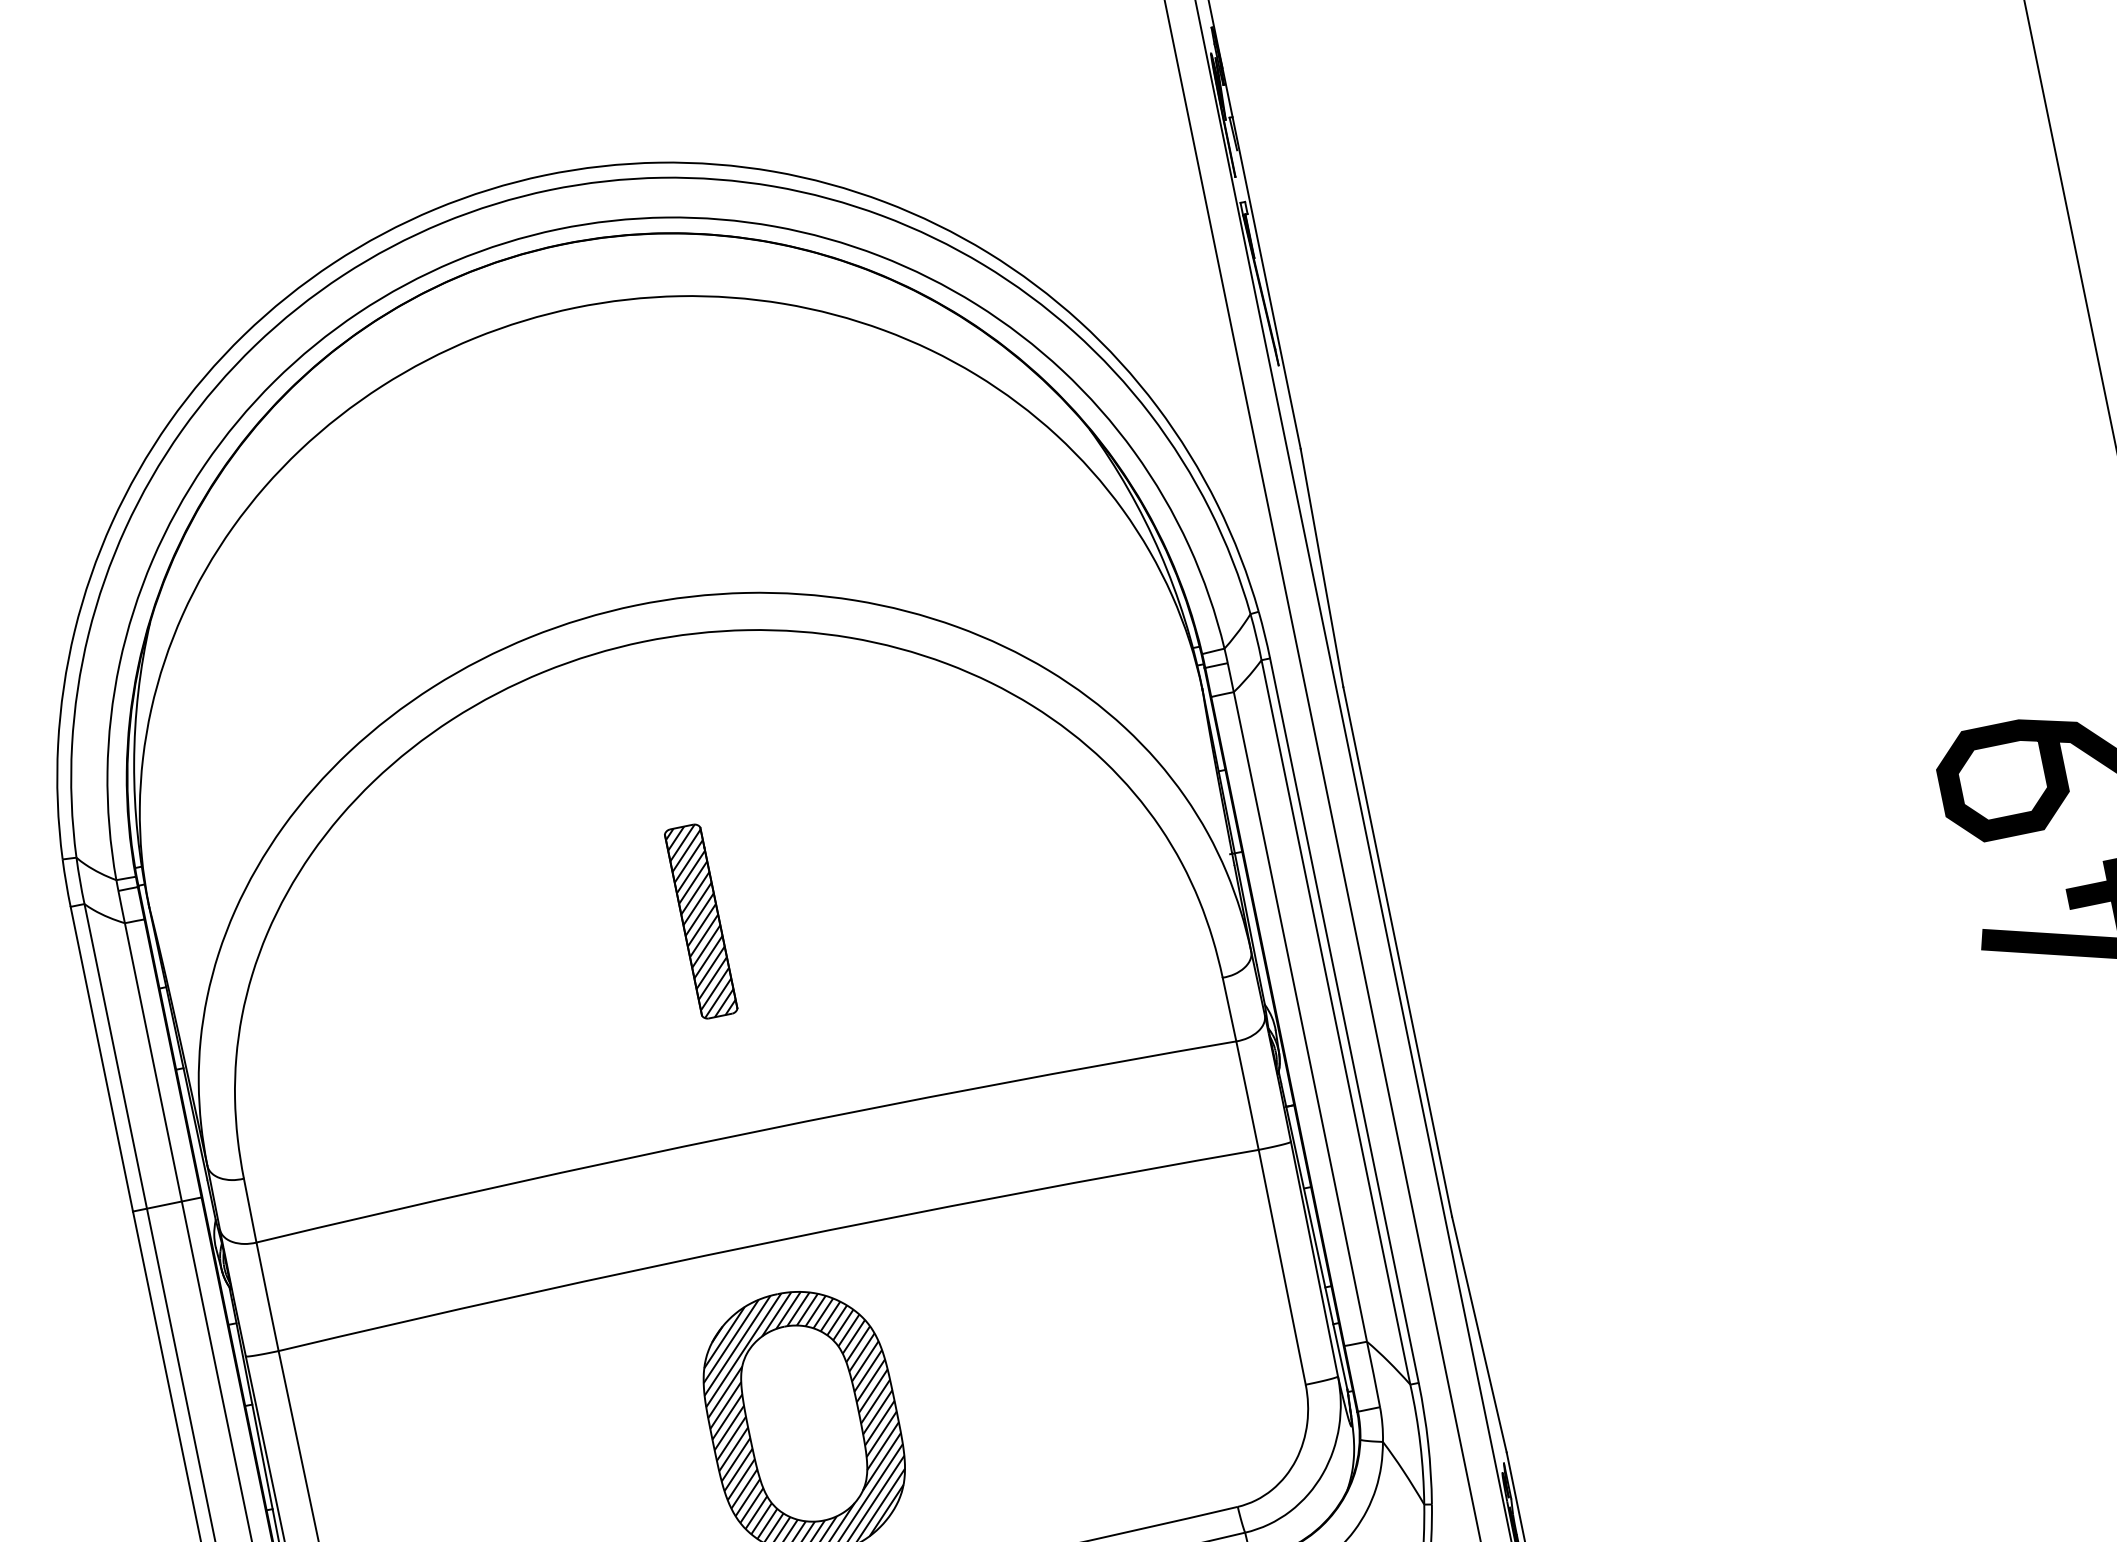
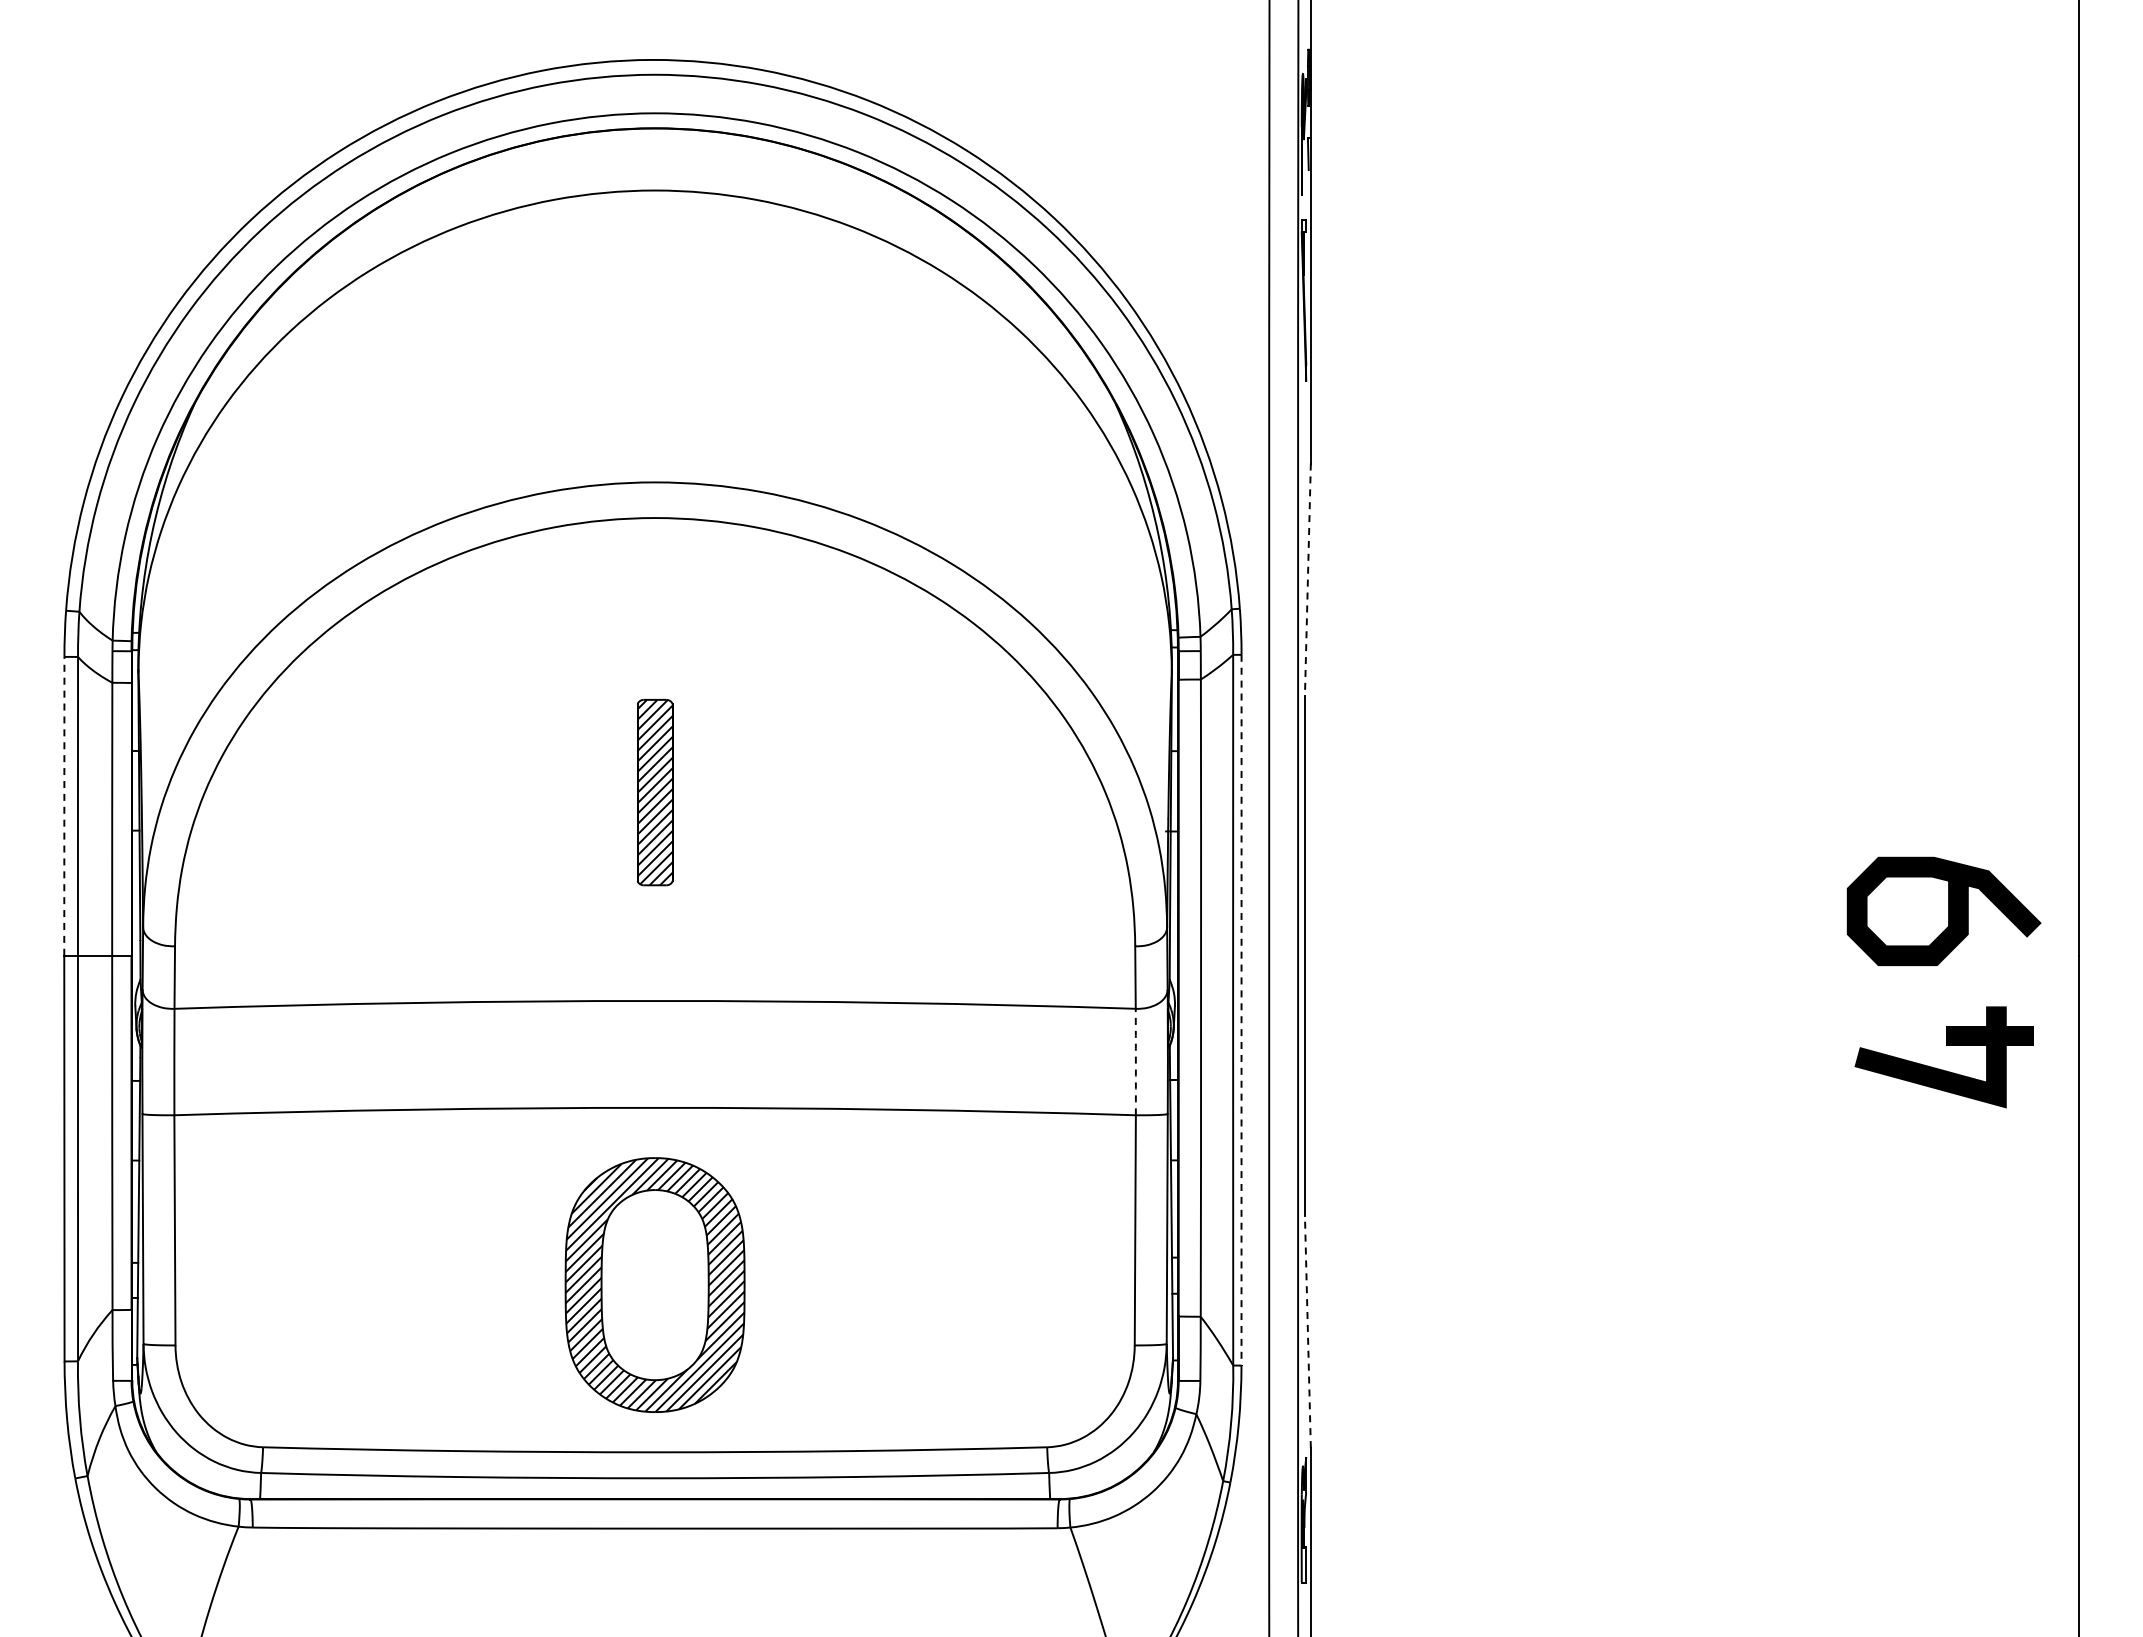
line: (1321, 568) -> (1307, 580), solid -> dashed
line: (1344, 1020) -> (1241, 1010), solid -> dashed
line: (101, 1058) -> (64, 805), solid -> dashed
arc: (1247, 1096) -> (1135, 1062), solid -> dashed
line: (1478, 1334) -> (1307, 1331), solid -> dashed

